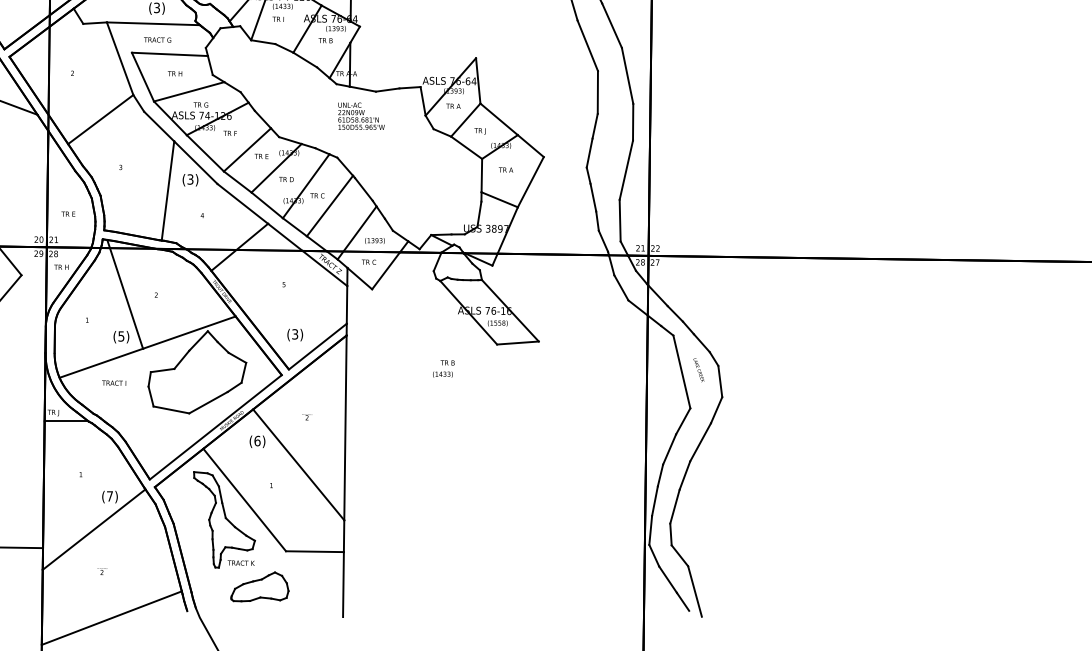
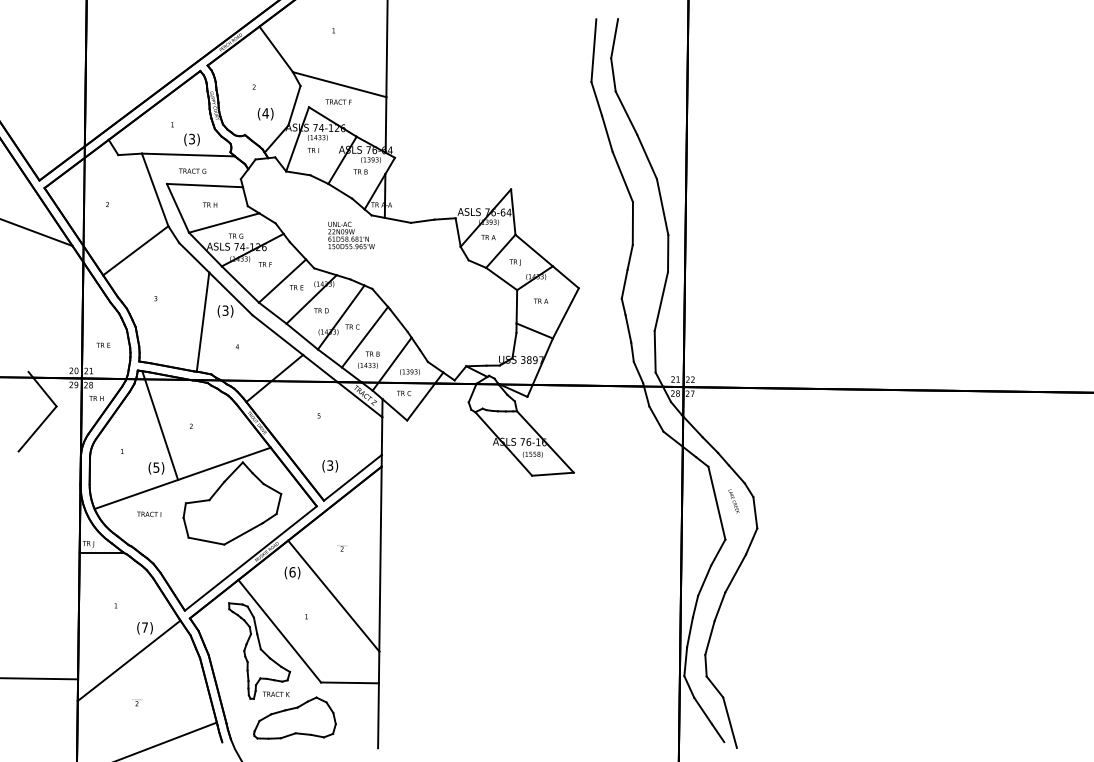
text: (361, 116) -> (351, 235), moved
text: (443, 368) -> (368, 359), moved
part: (259, 586) -> (294, 717), size x1.43

